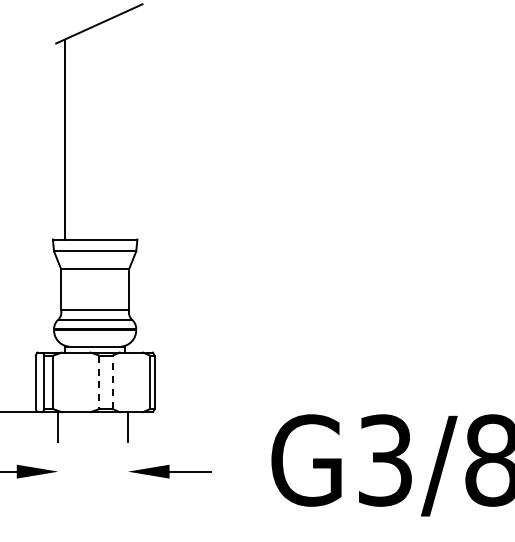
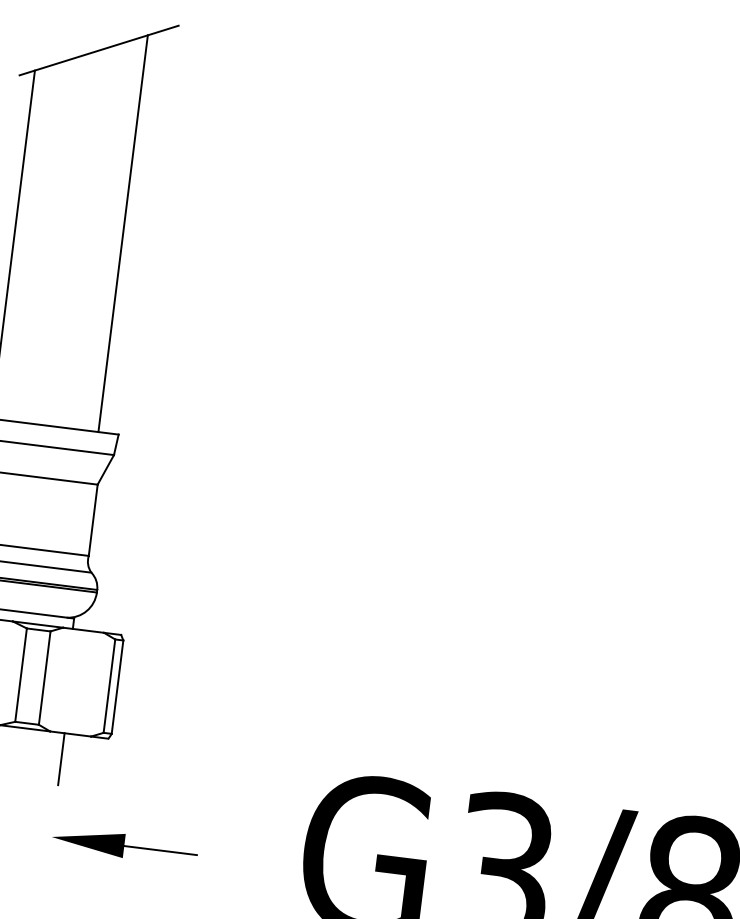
line: (125, 125) -> (122, 233), added
line: (99, 382) -> (21, 675), dashed -> solid
line: (112, 382) -> (44, 678), dashed -> solid

